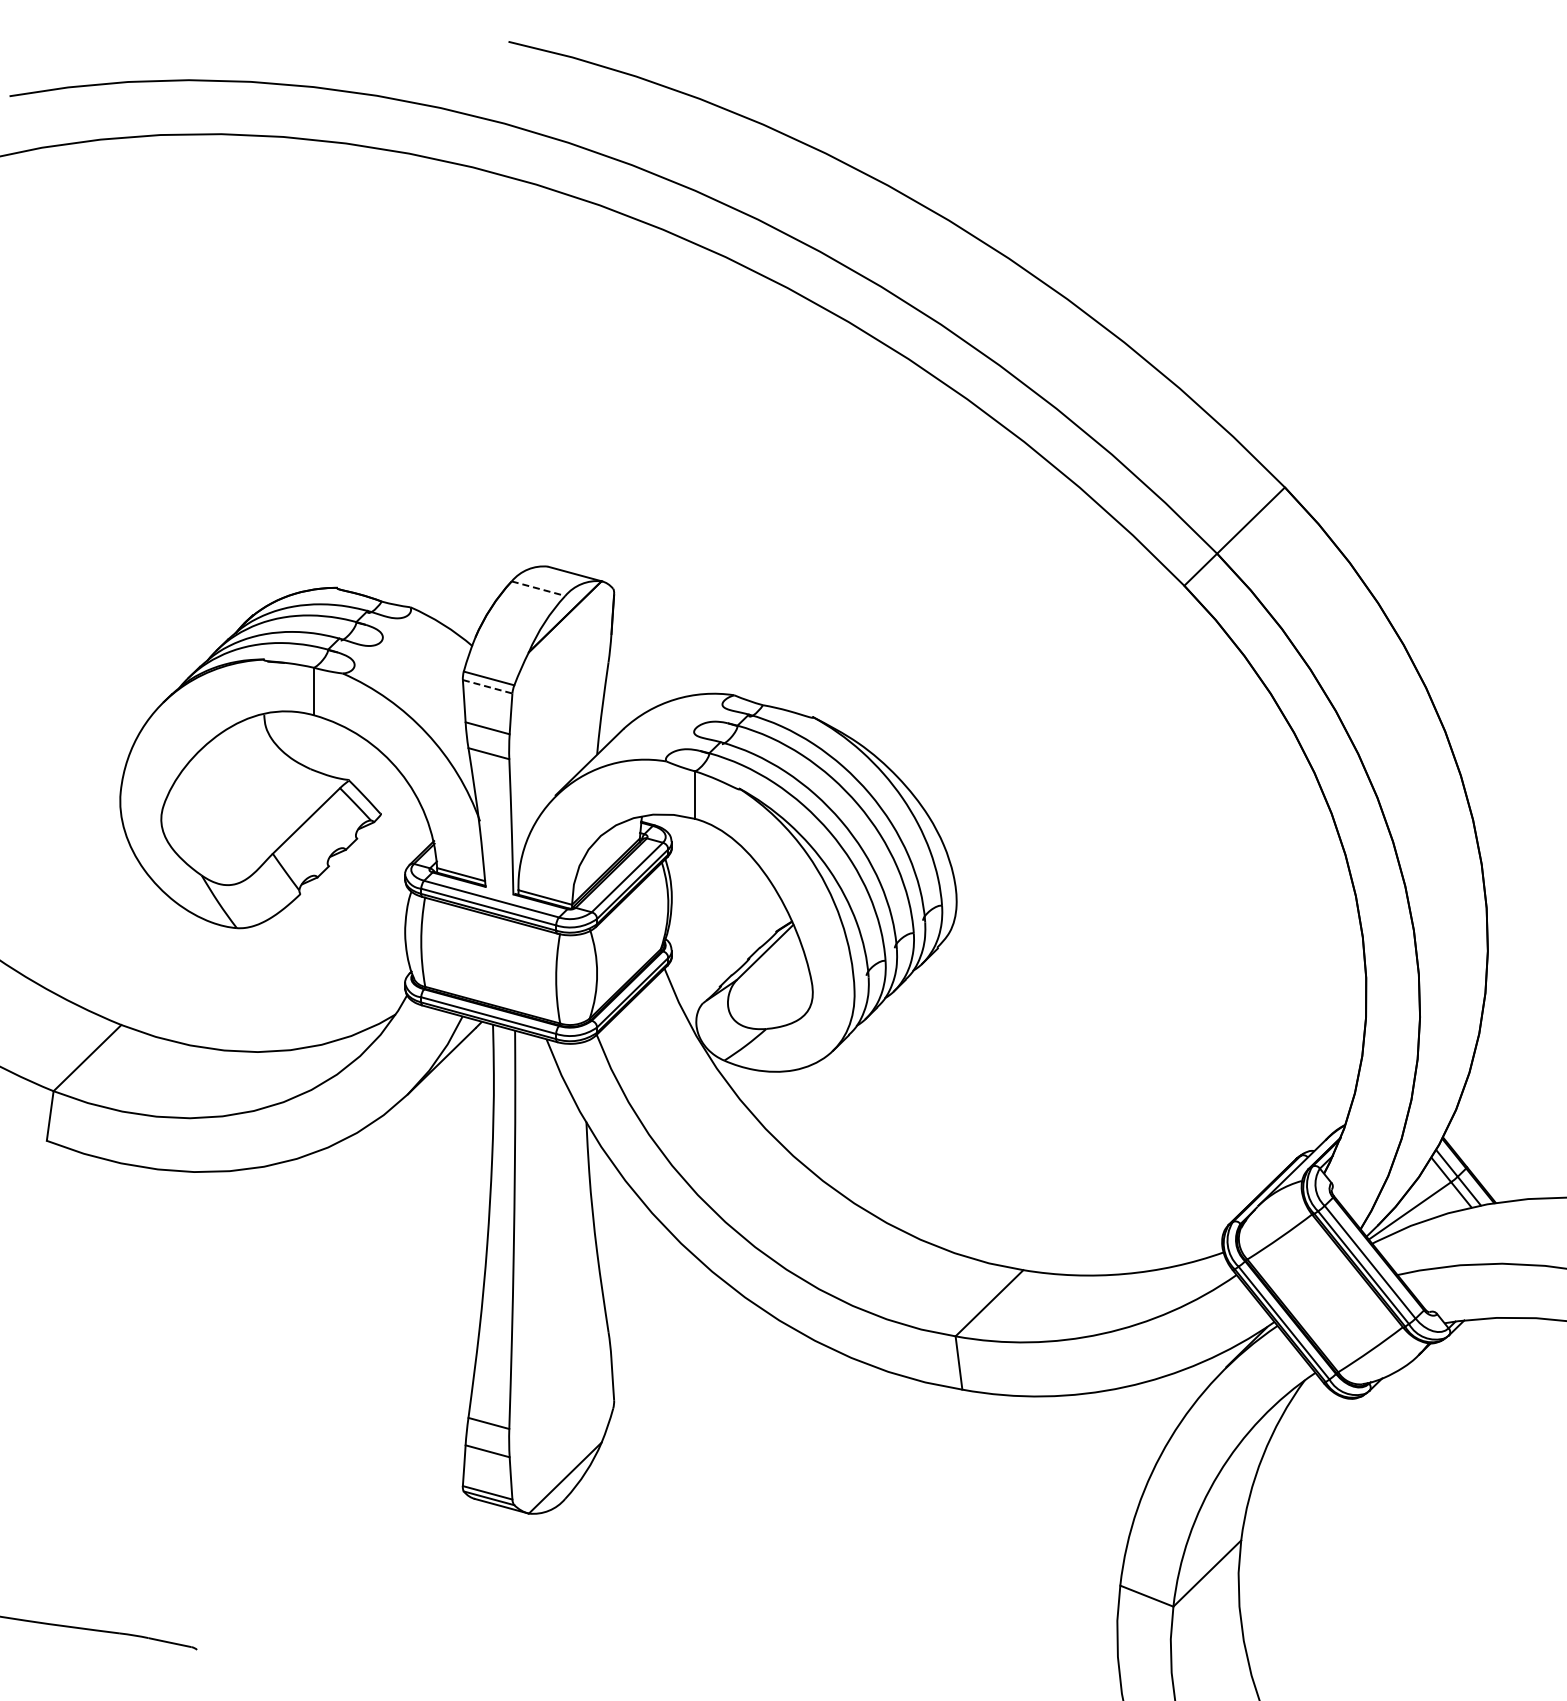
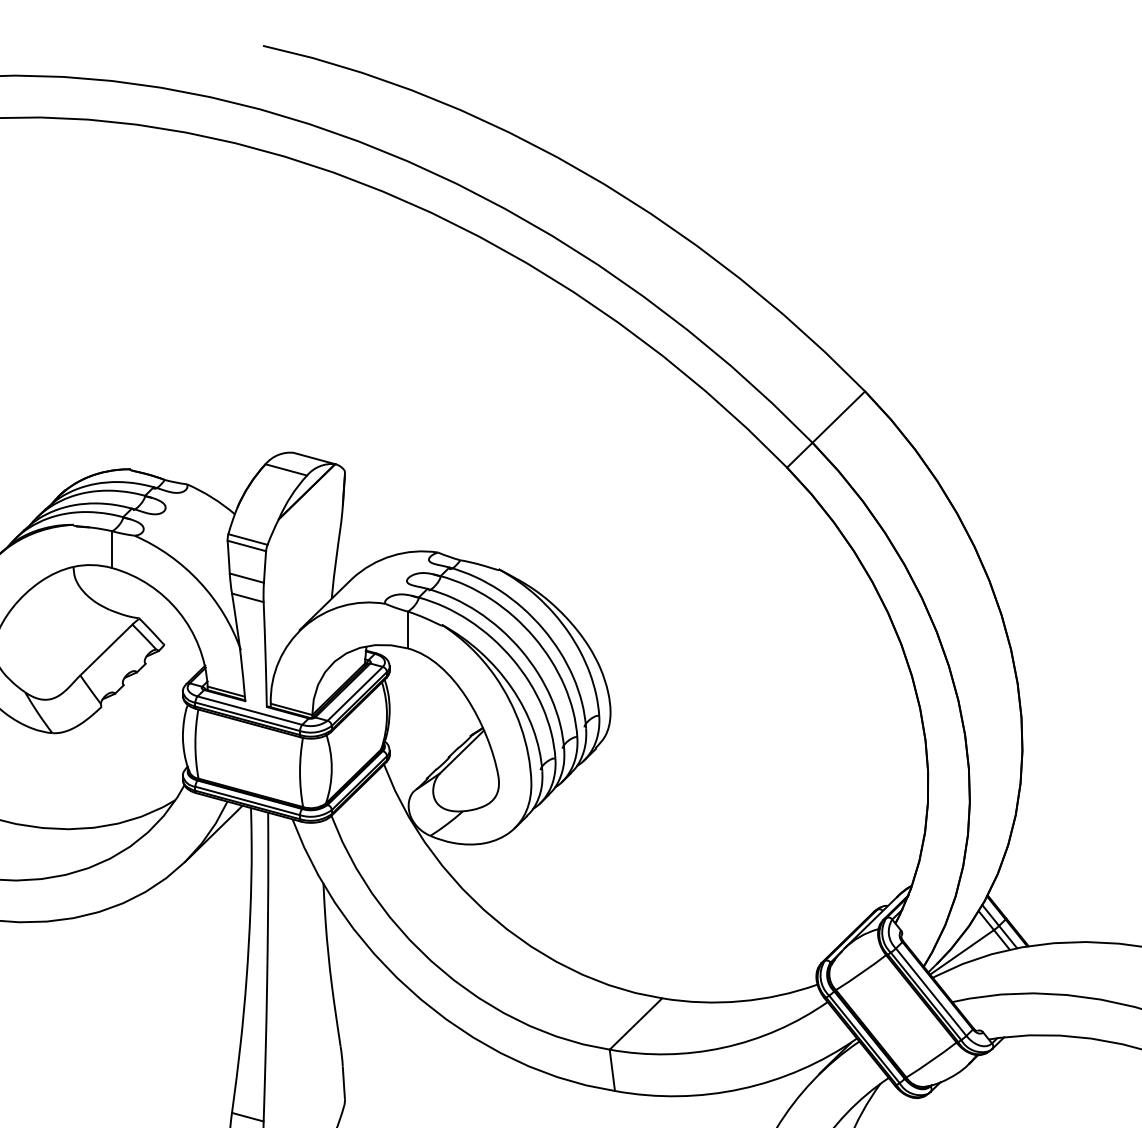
line: (538, 588) -> (286, 469), dashed -> solid
line: (487, 686) -> (246, 545), dashed -> solid

